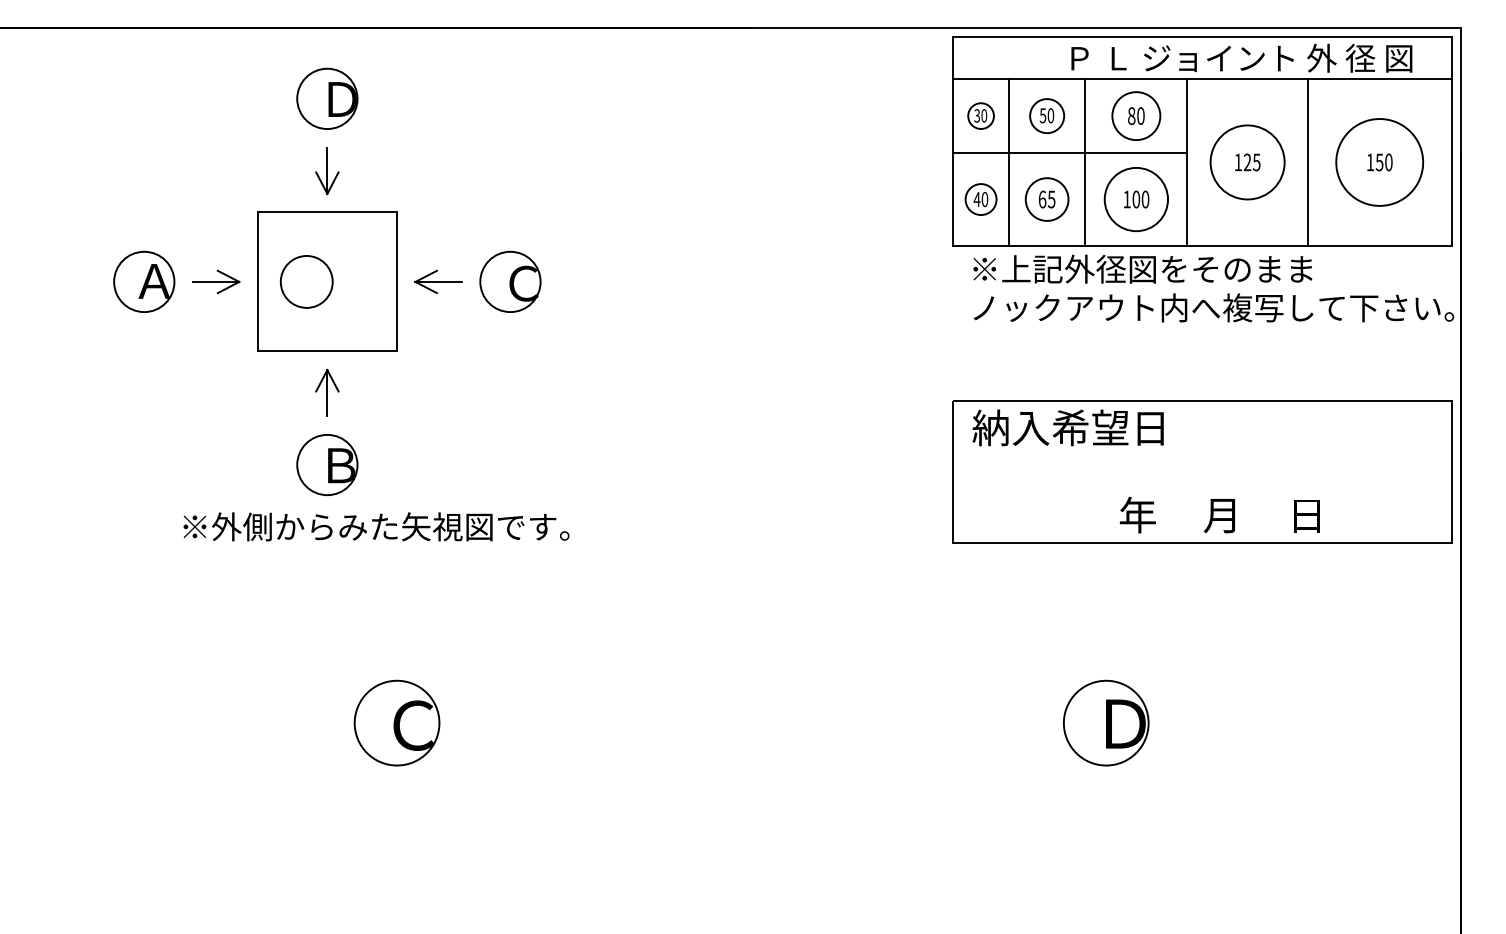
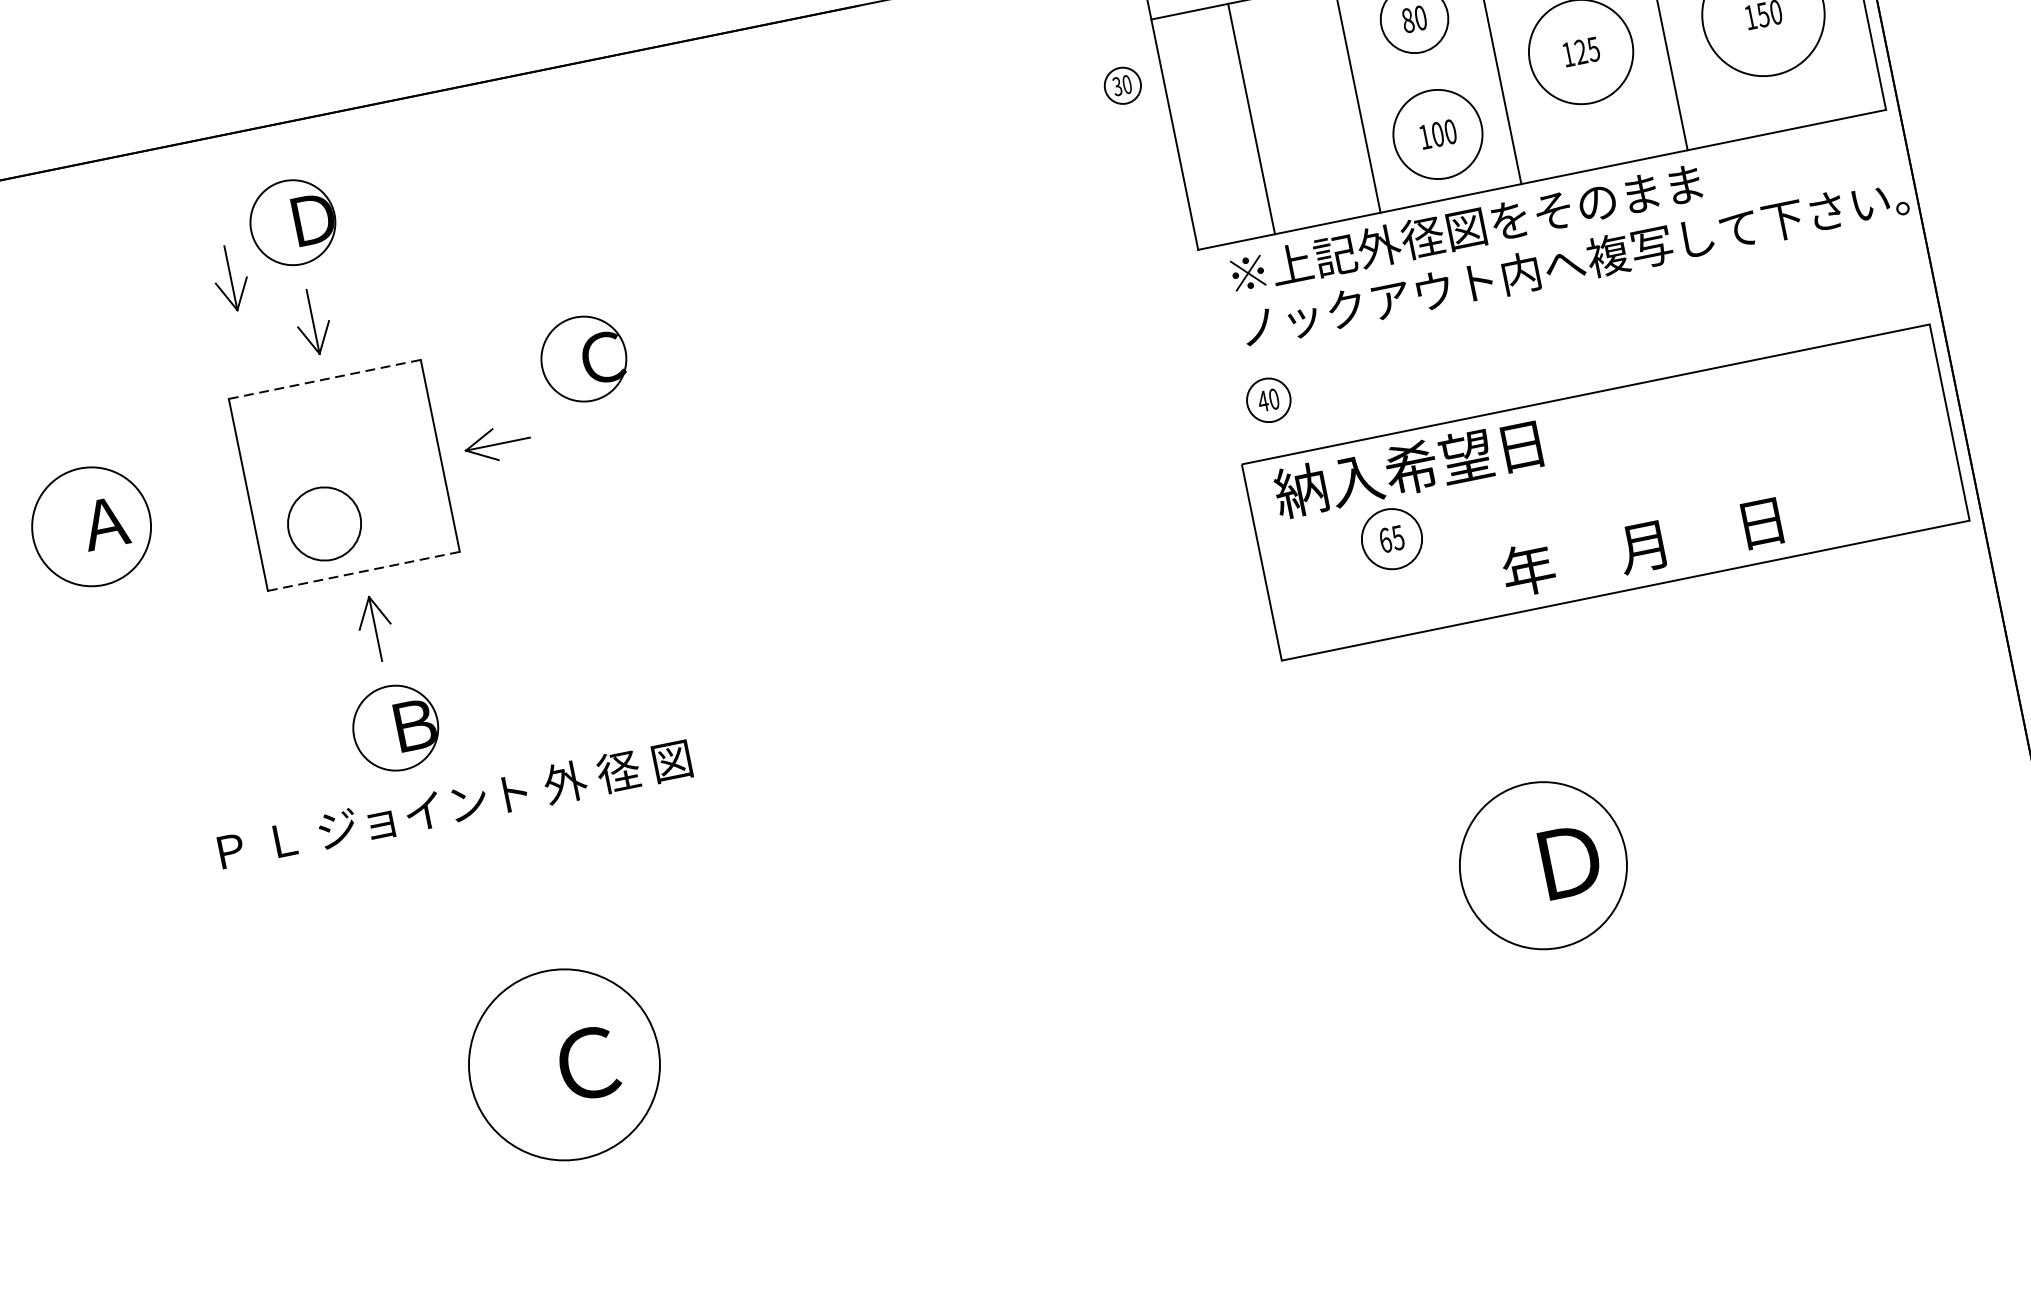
part: (980, 115) -> (1121, 85), moved
part: (1047, 115) -> (1291, 43), removed
part: (276, 128) -> (231, 277), added
line: (1070, 153) -> (1334, 89), removed
part: (980, 199) -> (1267, 400), moved
part: (1046, 199) -> (1391, 539), moved
line: (327, 212) -> (325, 379), solid -> dashed
circle: (144, 281) -> (91, 526), size x1.4
part: (216, 281) -> (191, 505), removed
circle: (306, 281) -> (324, 523), moved
part: (510, 281) -> (583, 358), moved
line: (327, 351) -> (364, 571), solid -> dashed
text: (376, 526) -> (480, 799), ※外側からみた矢視図です。 -> Ｐ Ｌ ジョイント 外 径 図
circle: (396, 722) -> (563, 1064), size x1.6
circle: (1105, 722) -> (1542, 865), size x1.4

